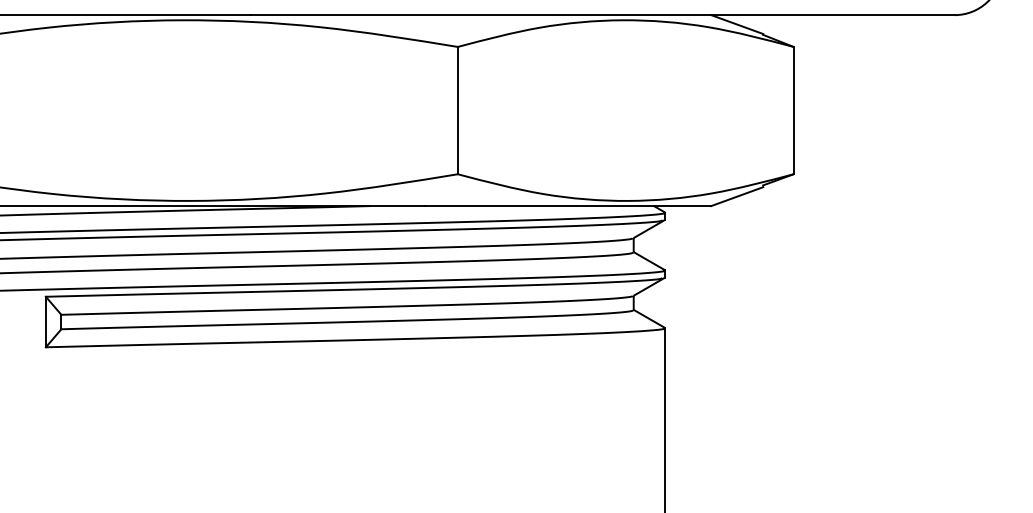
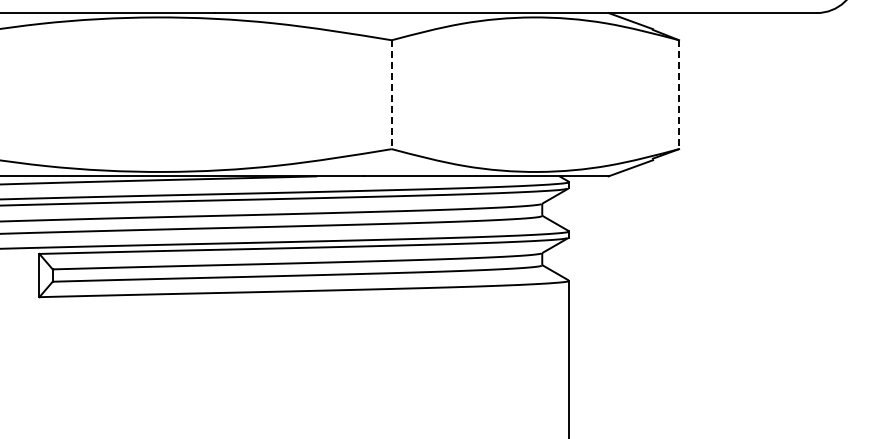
line: (457, 111) -> (391, 95), solid -> dashed
line: (794, 111) -> (679, 95), solid -> dashed

